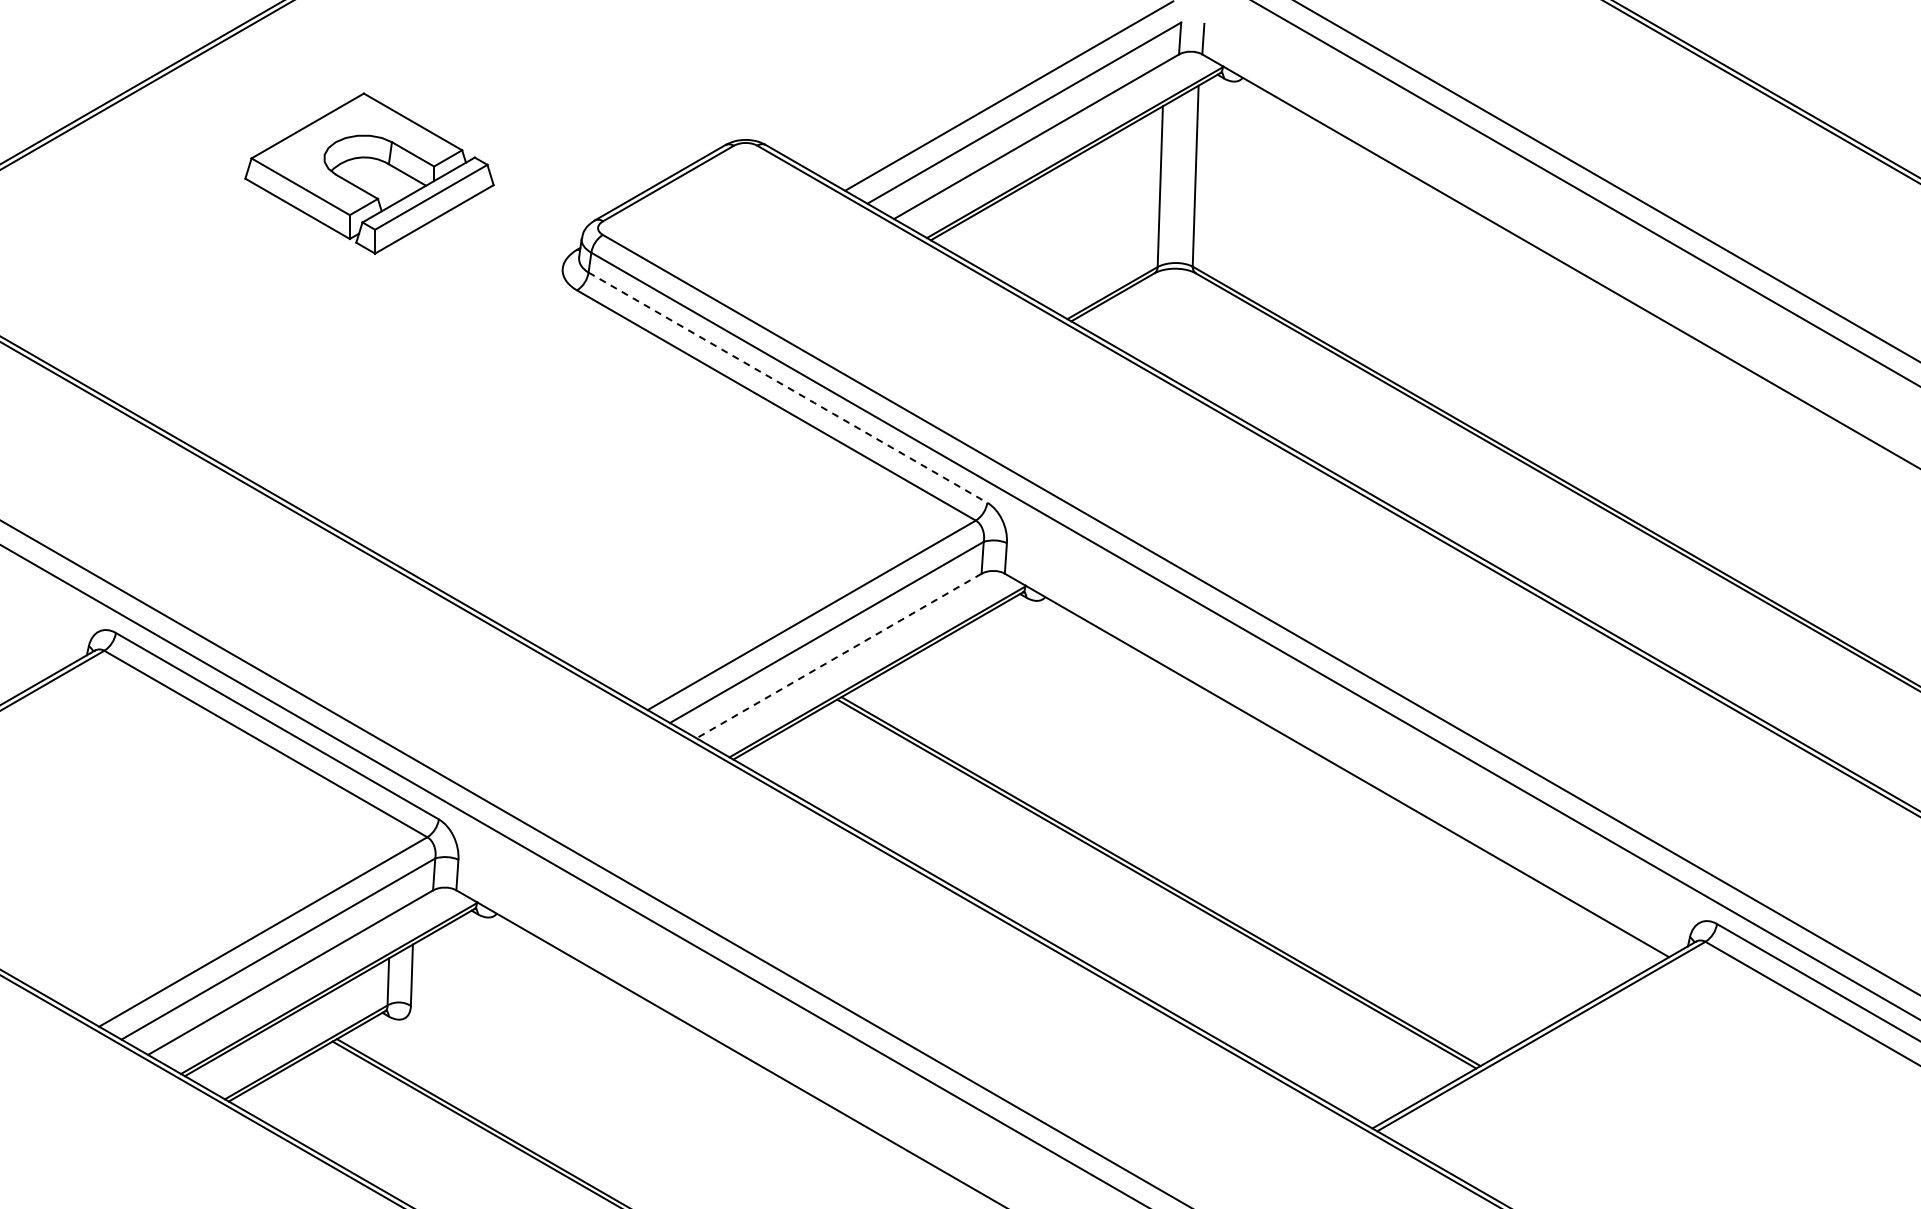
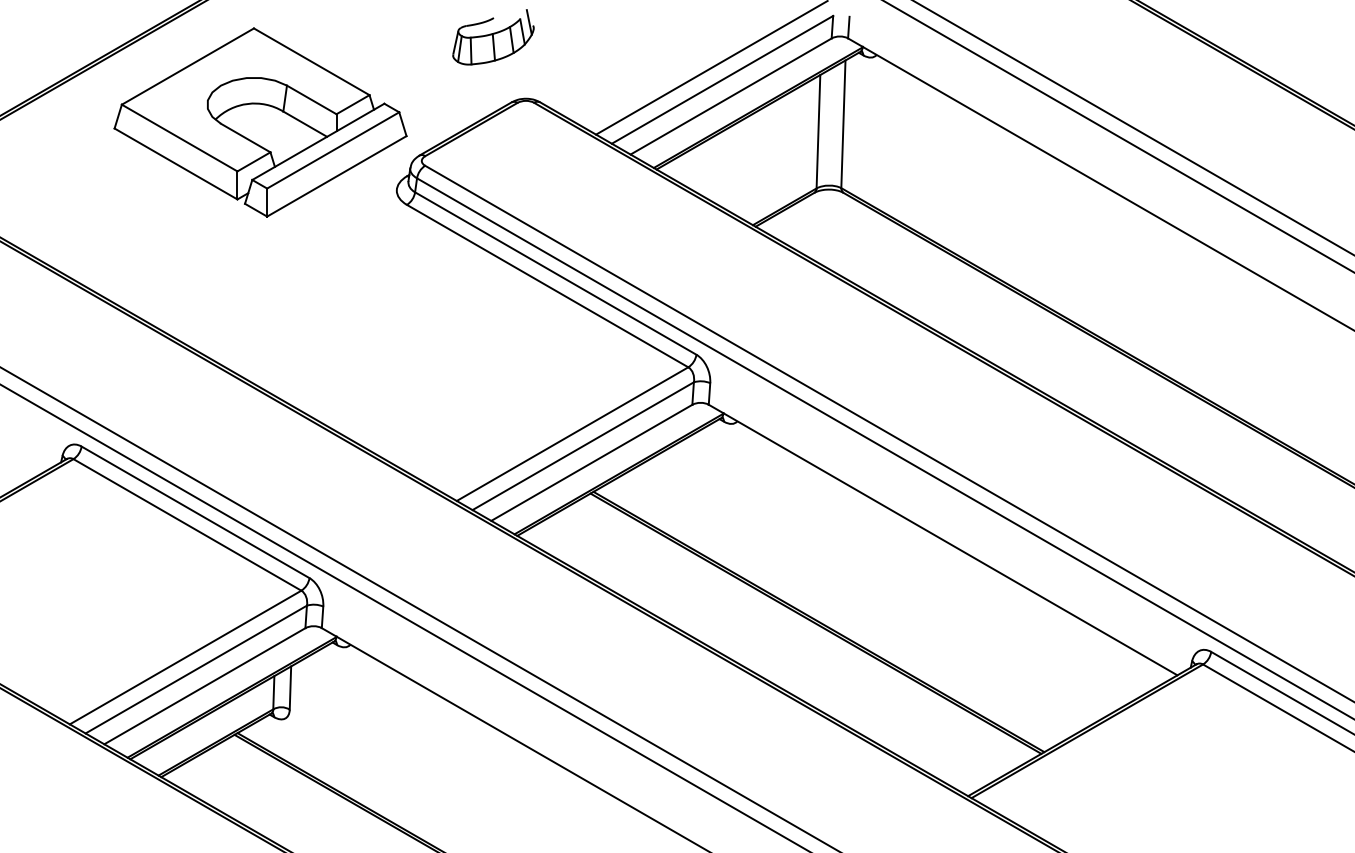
part: (699, 52) -> (493, 37), added
part: (369, 173) -> (260, 122), size x1.67
line: (788, 387) -> (556, 273), dashed -> solid
line: (839, 656) -> (592, 463), dashed -> solid

